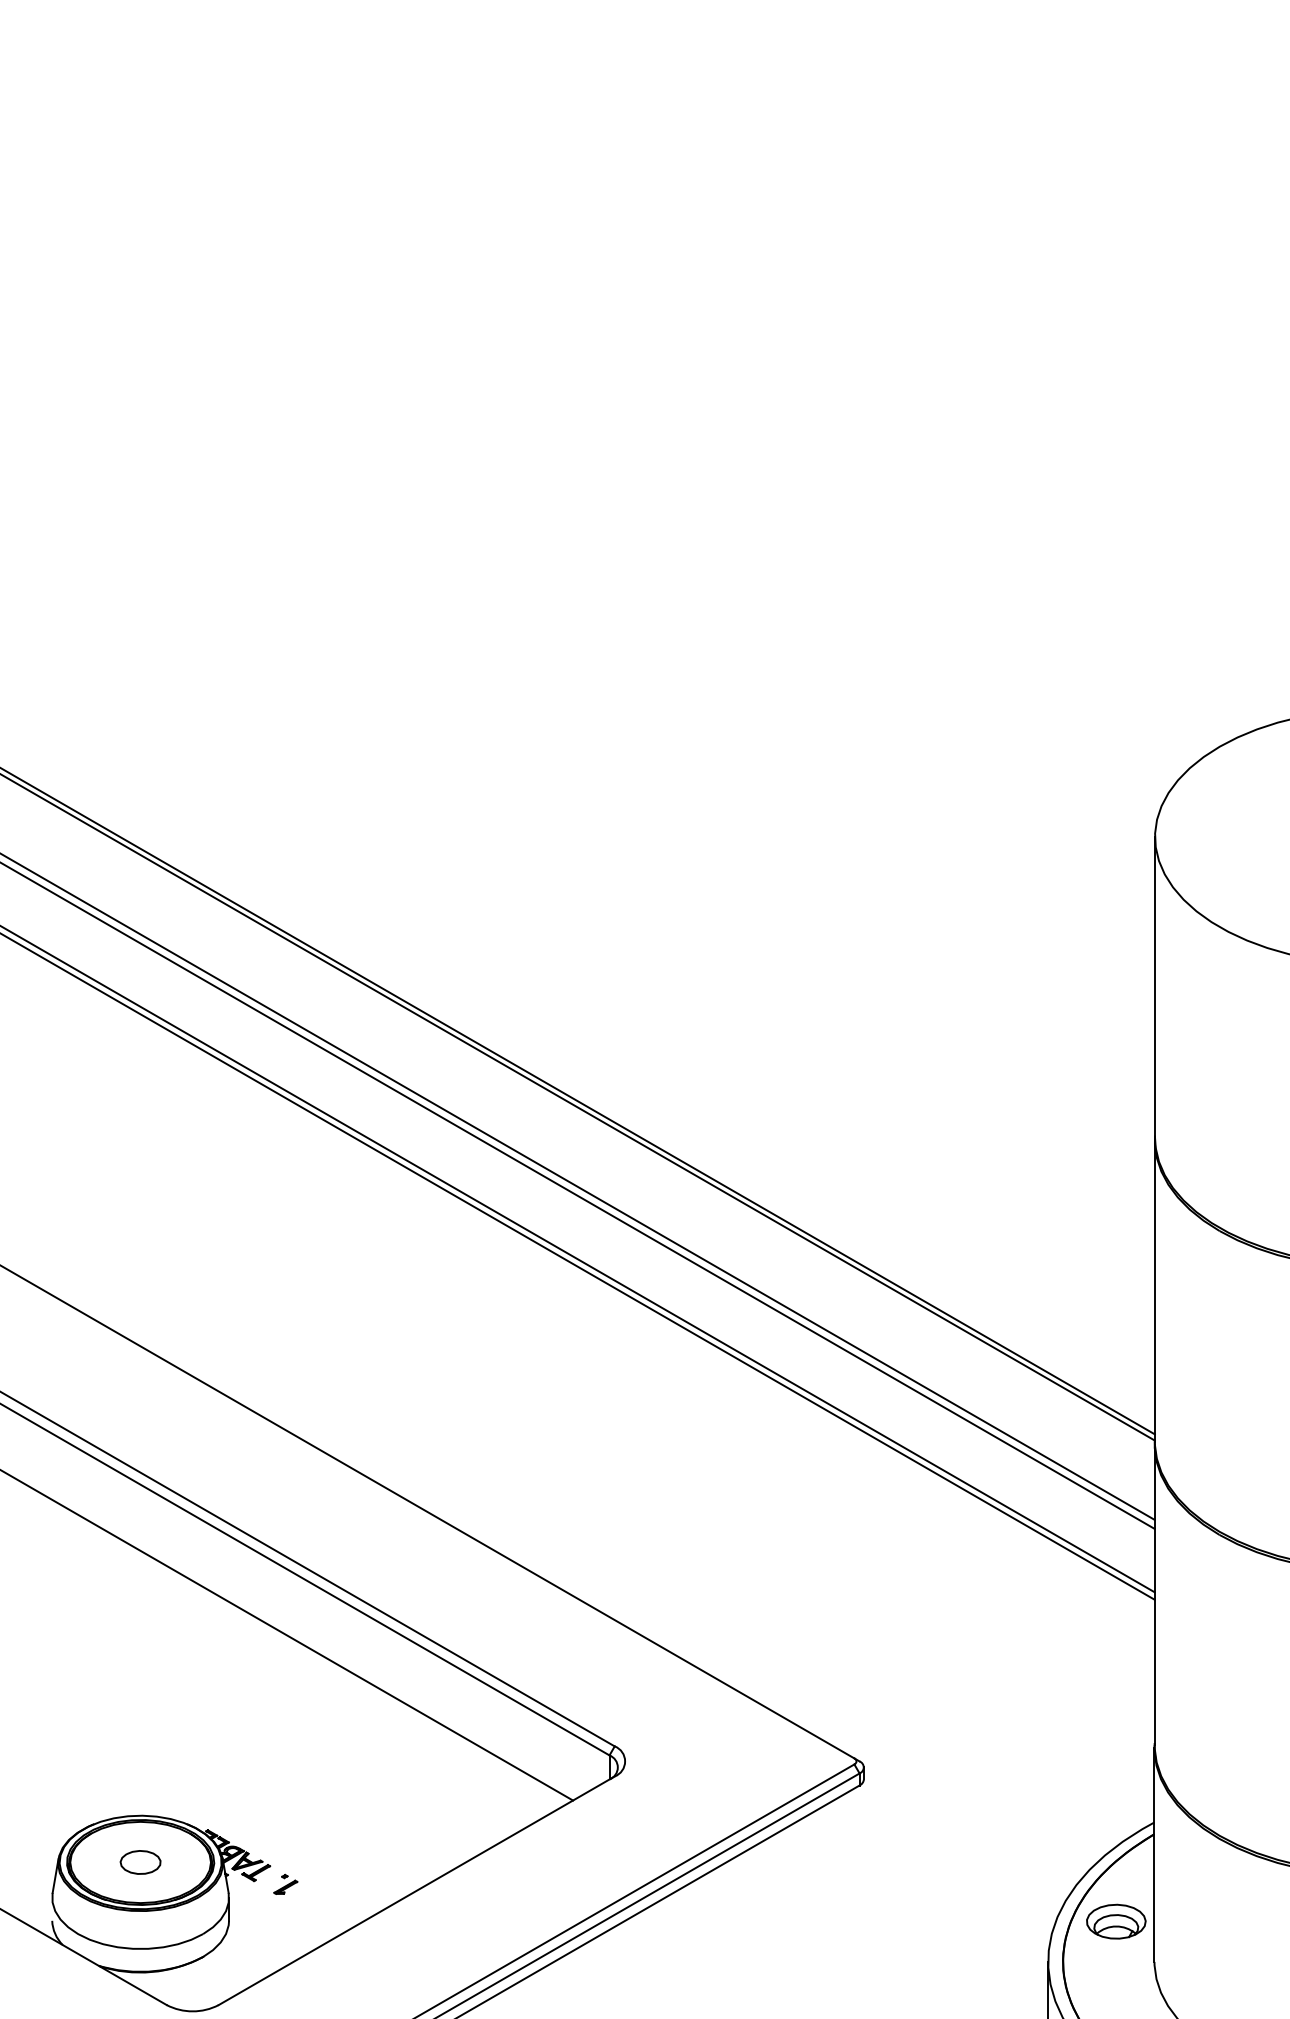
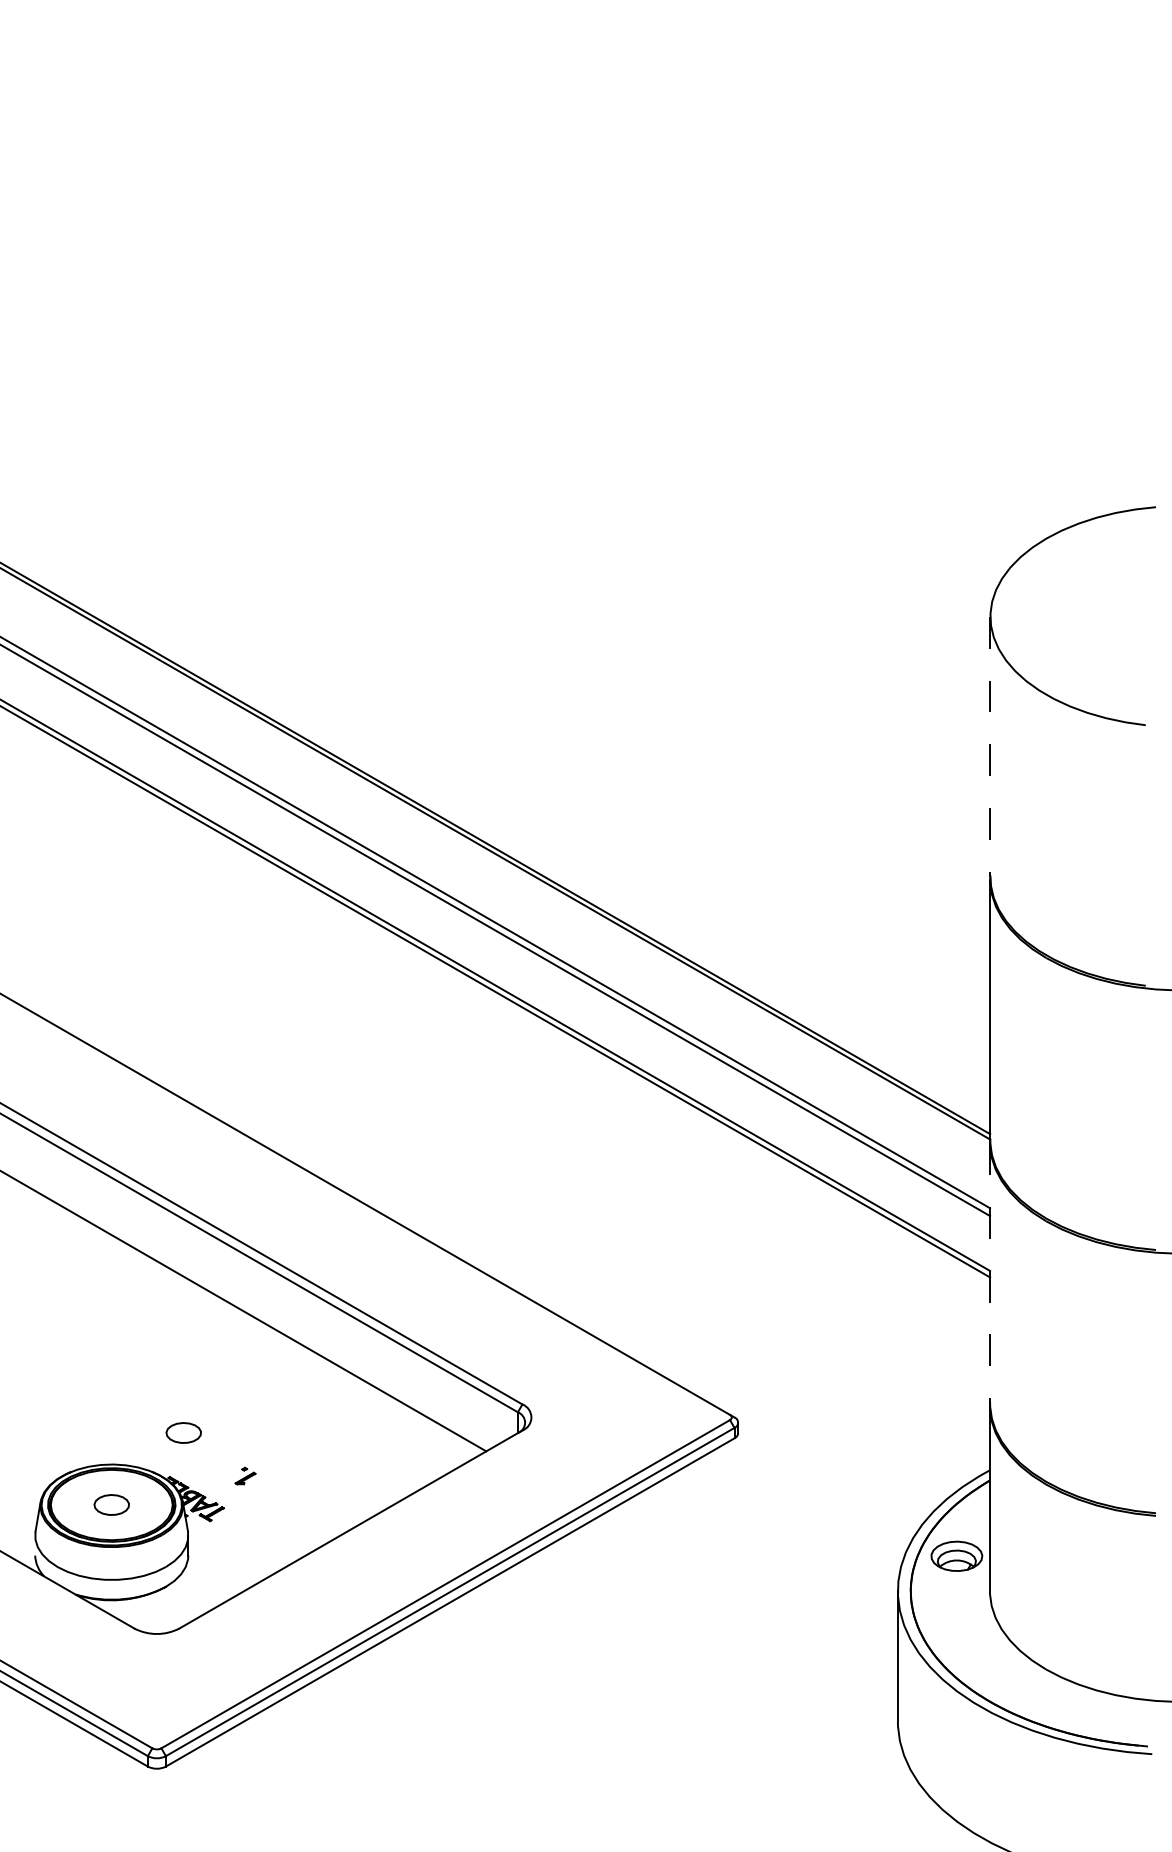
line: (1155, 987) -> (990, 747), solid -> dashed
line: (1155, 1595) -> (990, 1273), solid -> dashed
part: (223, 1778) -> (183, 1432), added
part: (285, 1883) -> (245, 1475), moved

